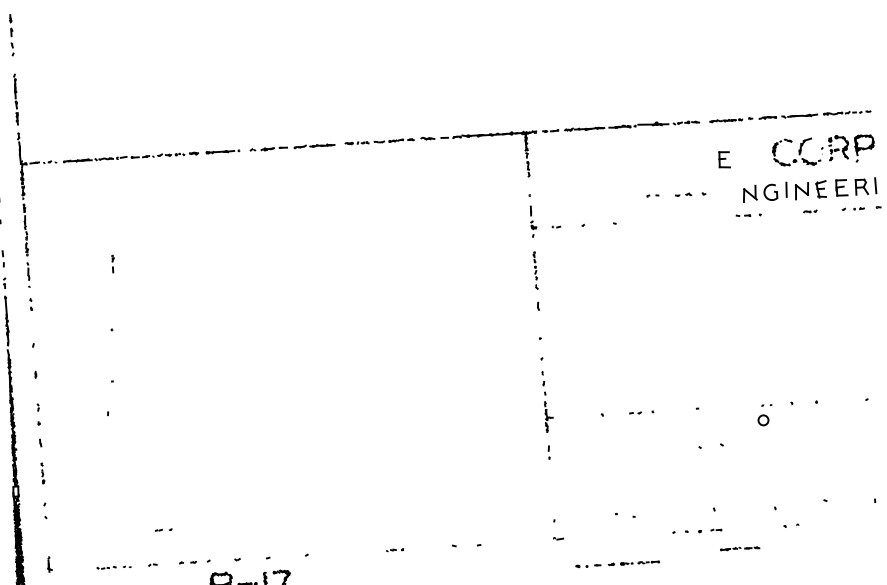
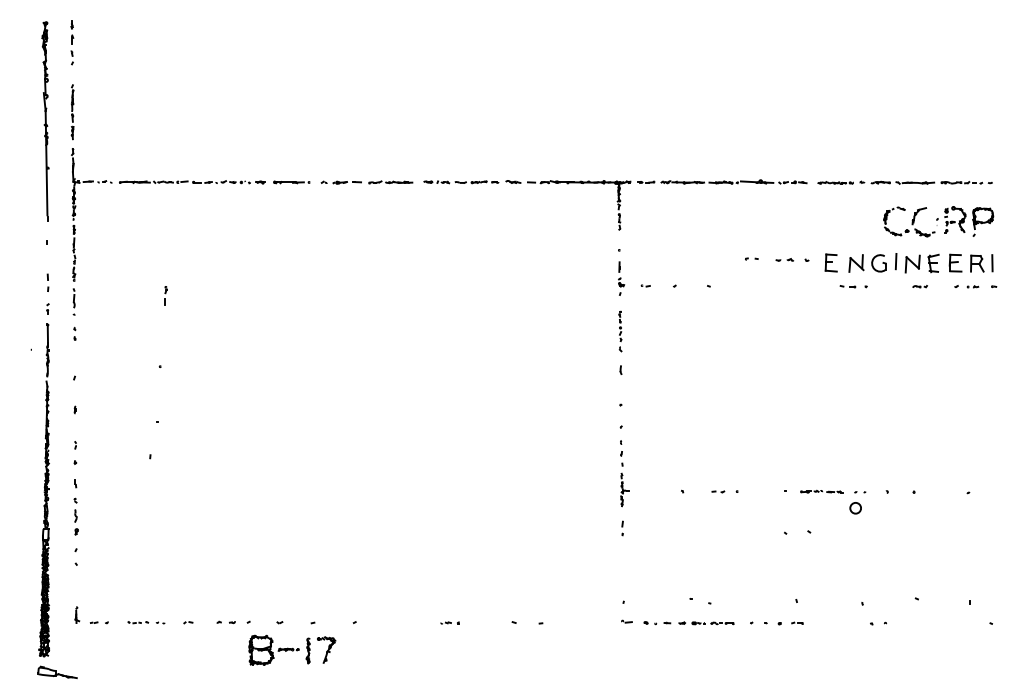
part: (723, 159) -> (830, 262), moved
part: (42, 473) -> (75, 516), size x1.67
part: (162, 529) -> (98, 622), moved
part: (739, 548) -> (821, 491), moved
part: (617, 564) -> (688, 623), moved

